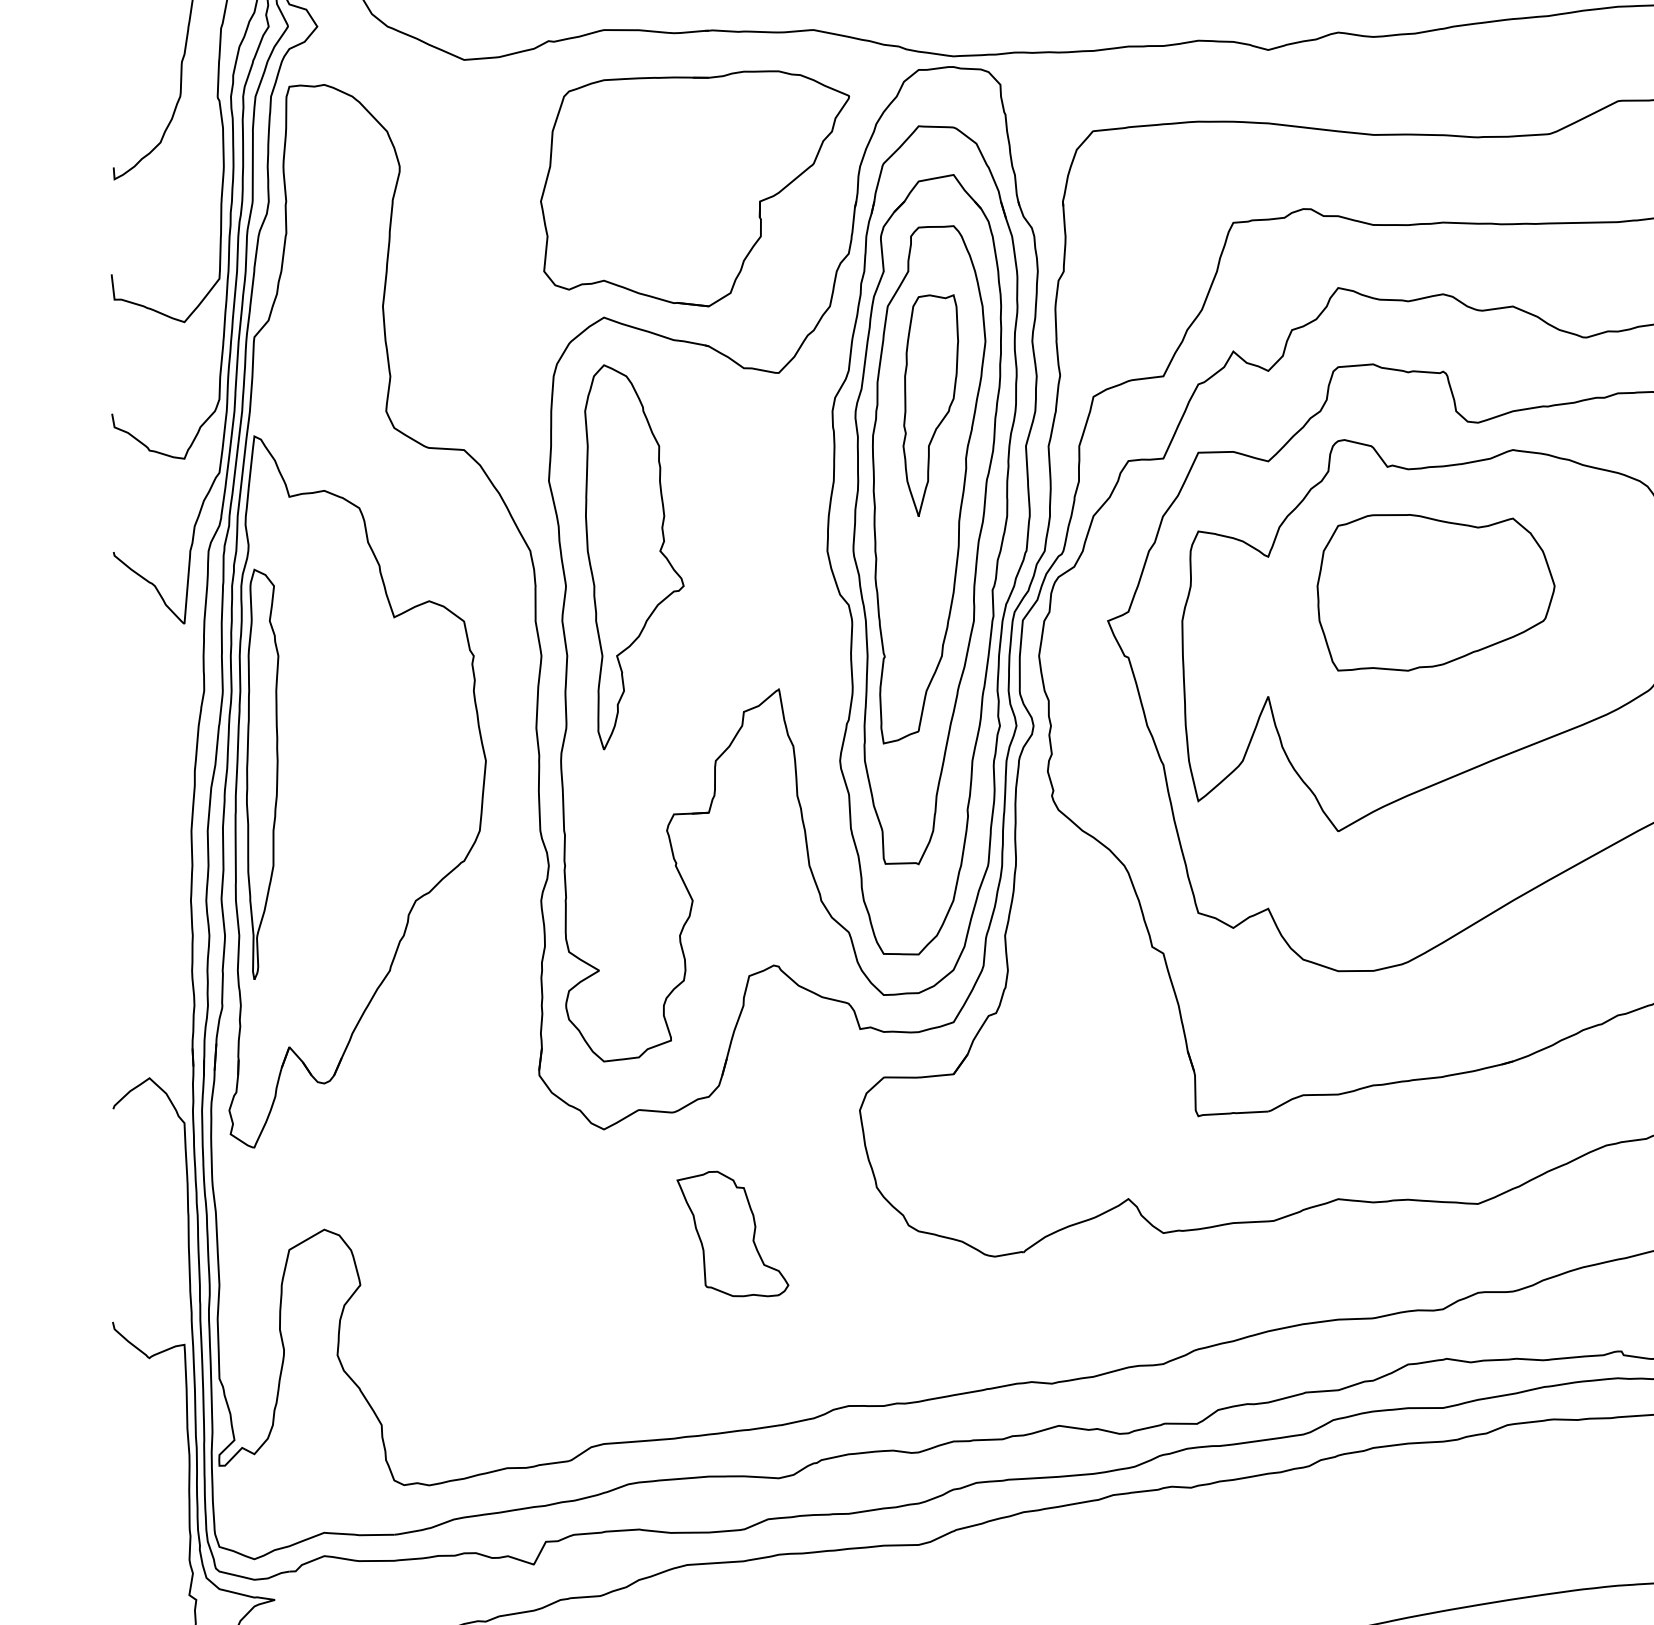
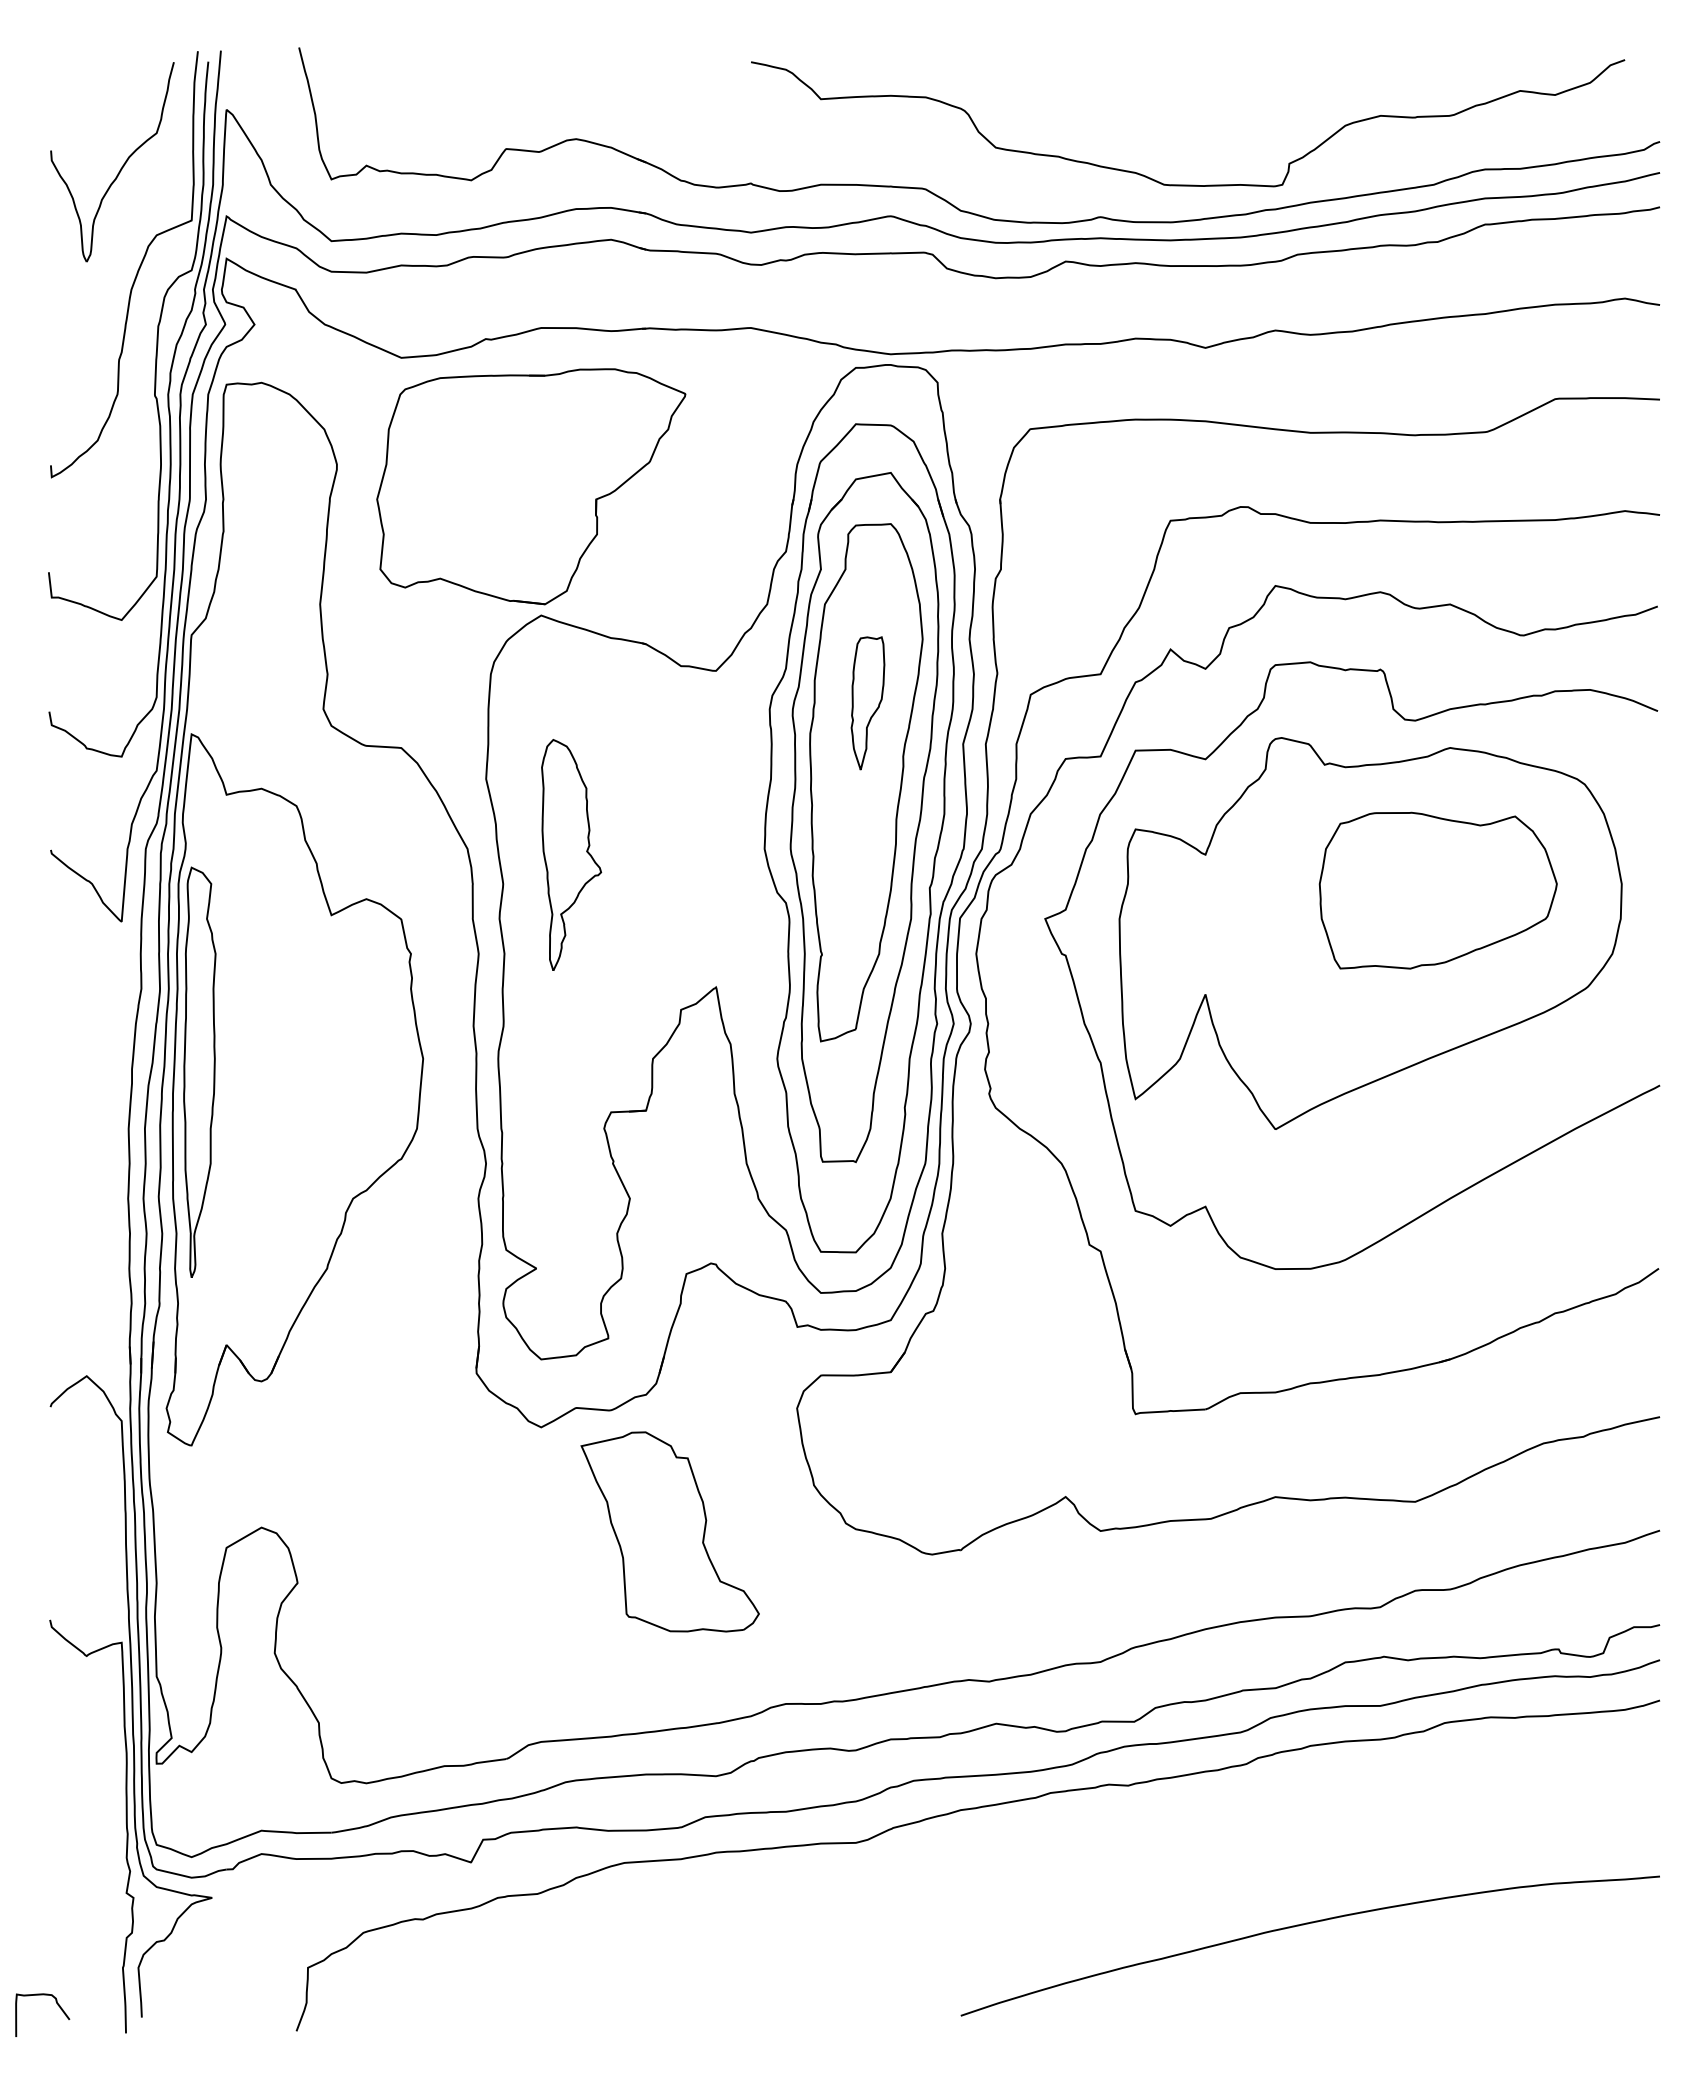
part: (695, 188) -> (531, 486), moved
part: (930, 405) -> (867, 703), size x0.6
part: (634, 556) -> (571, 854), size x0.6
part: (1435, 592) -> (1437, 890), moved
part: (732, 1233) -> (669, 1531), size x1.6

